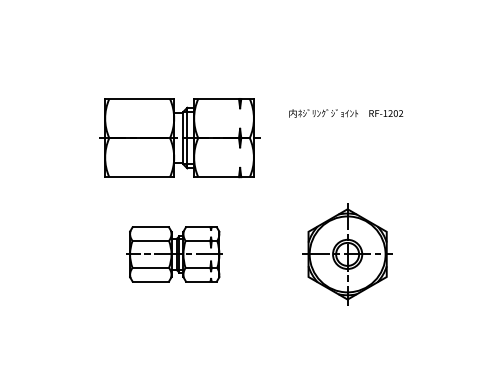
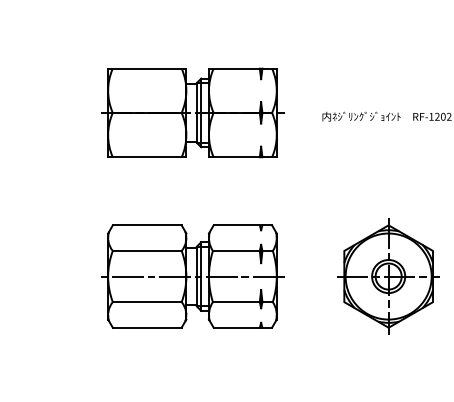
part: (179, 138) -> (192, 113), moved
part: (174, 254) -> (192, 276), size x1.67

